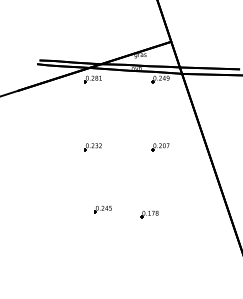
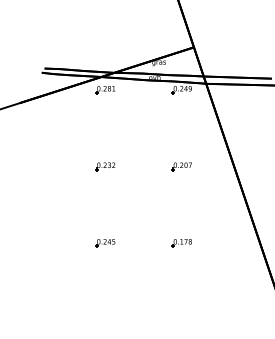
part: (102, 209) -> (104, 243), moved
part: (149, 214) -> (181, 243), moved

